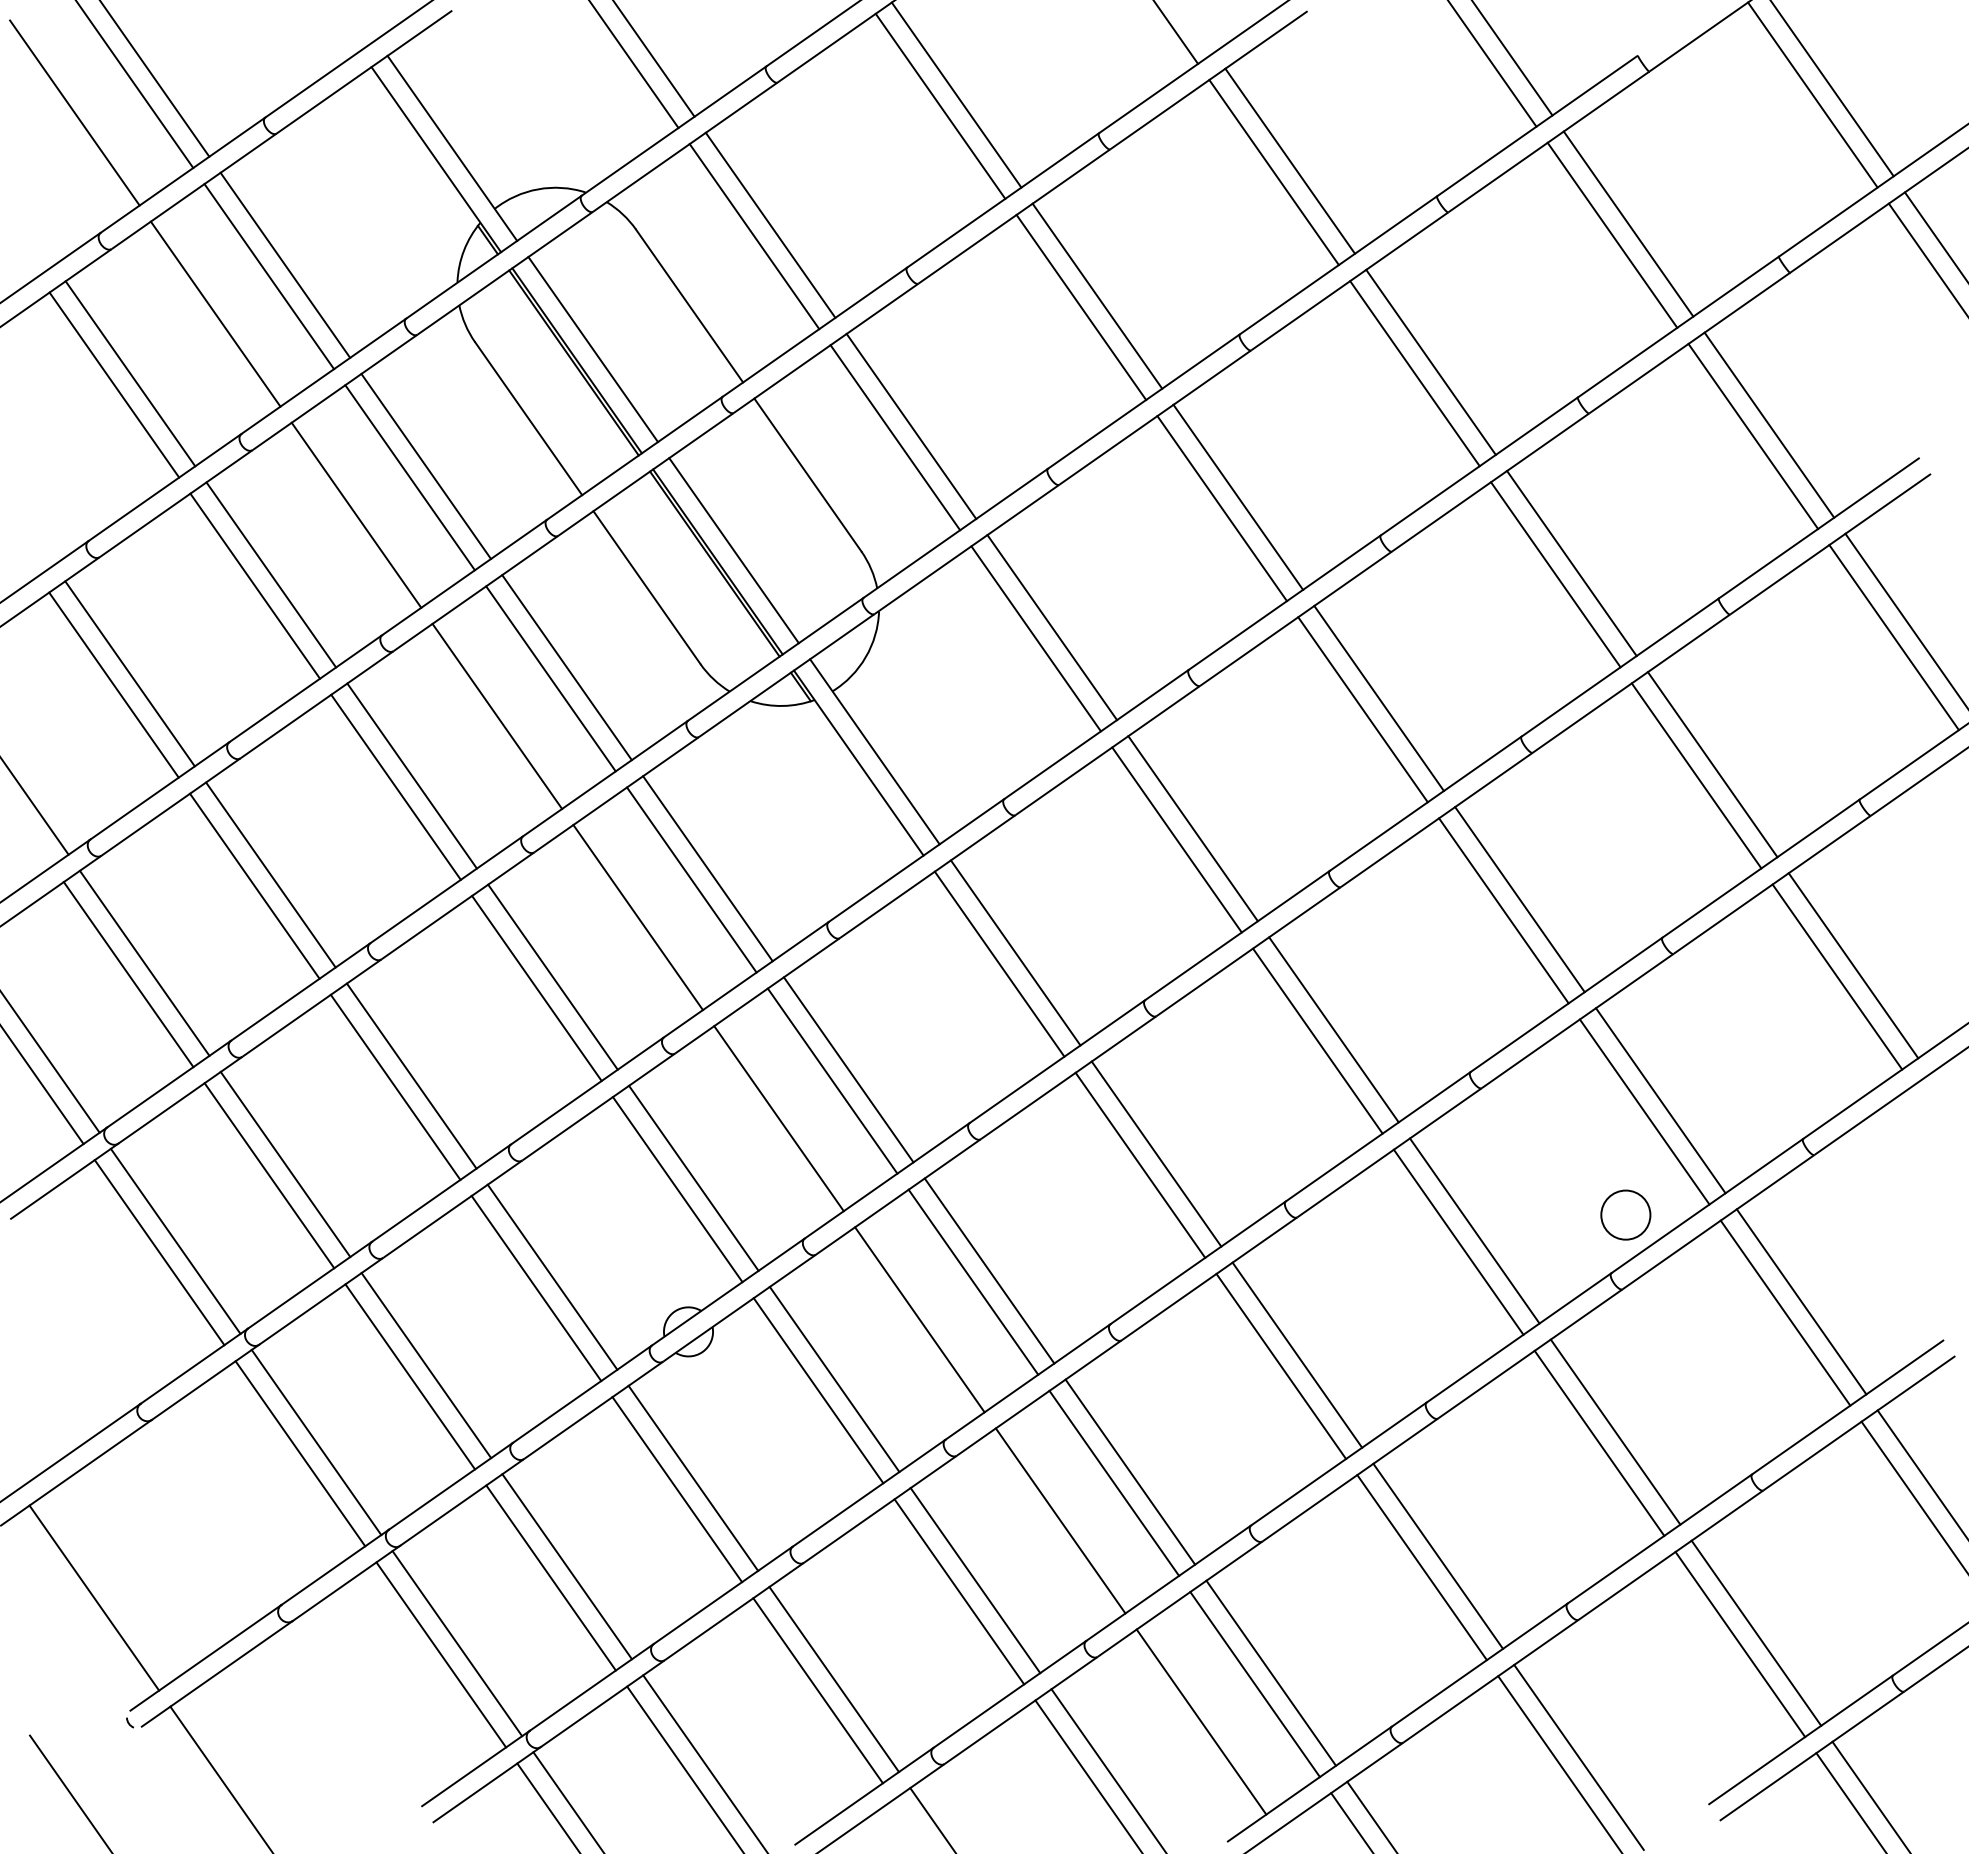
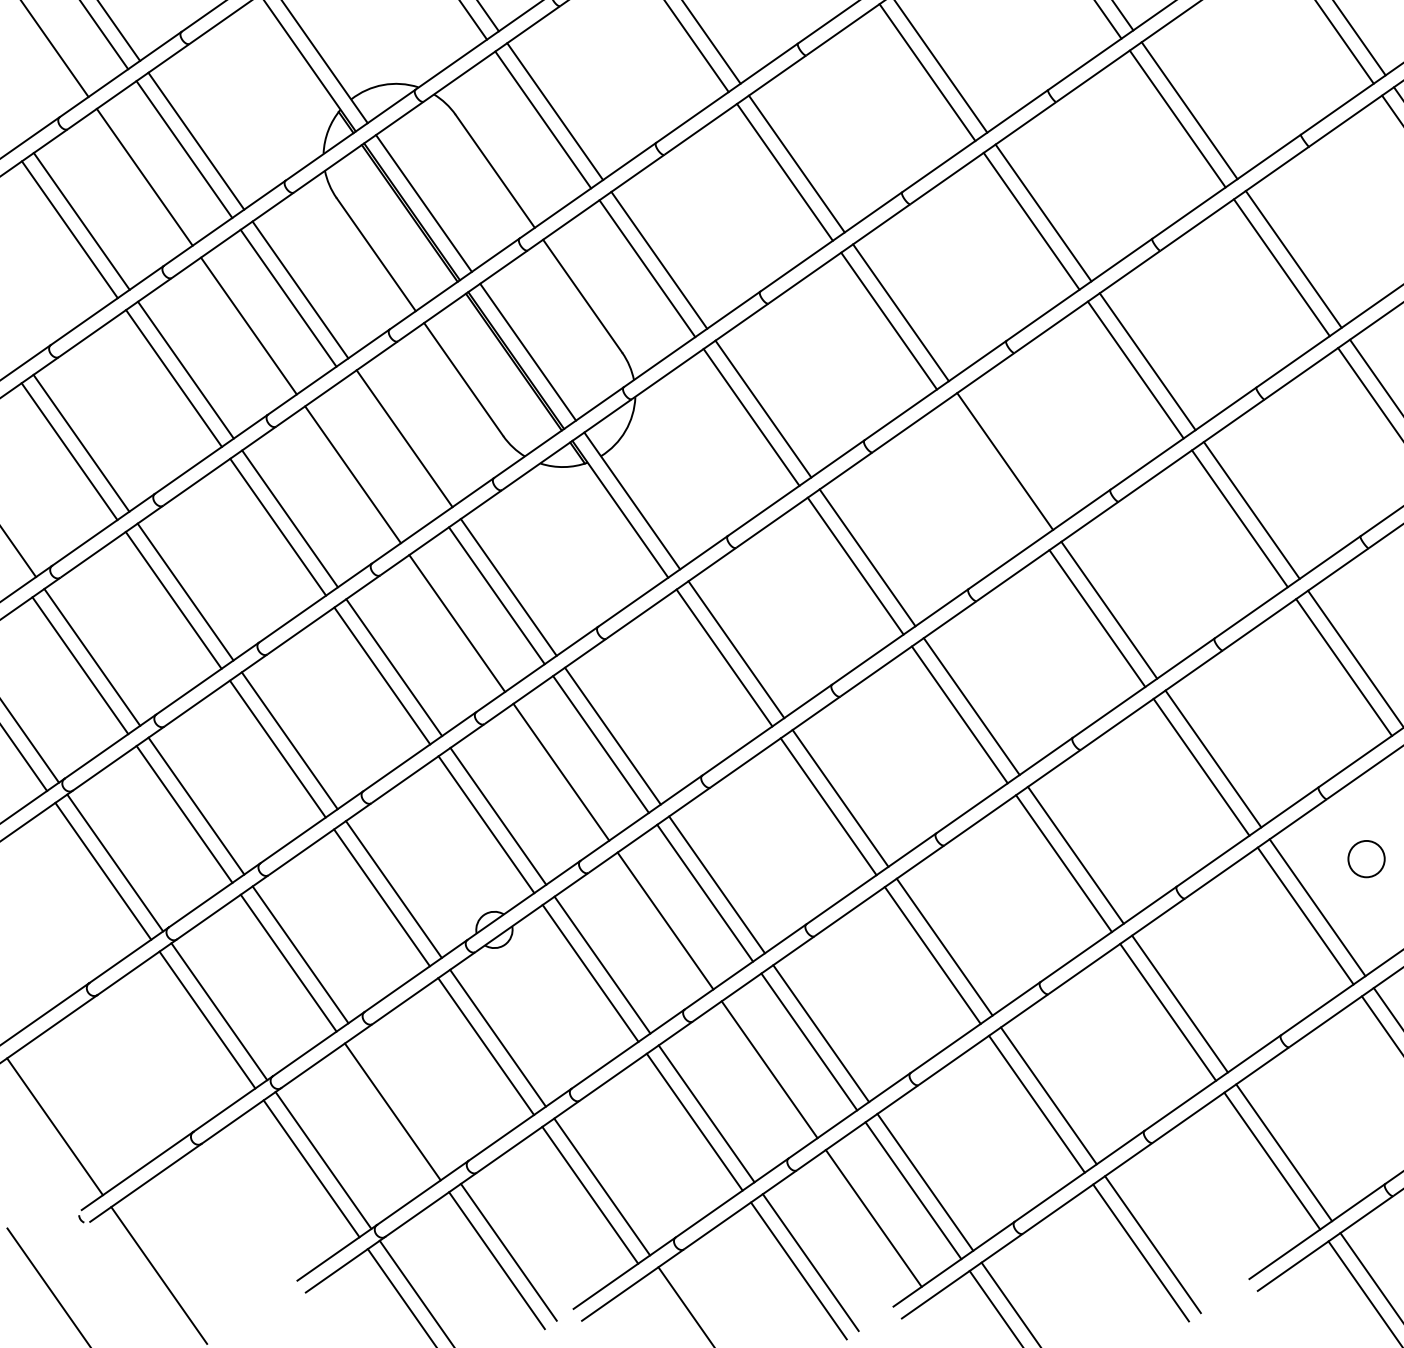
line: (550, 678) -> (392, 446), removed
line: (1362, 709) -> (992, 469), removed
circle: (1625, 1214) -> (1366, 858), moved
line: (567, 1566) -> (404, 1103), removed

